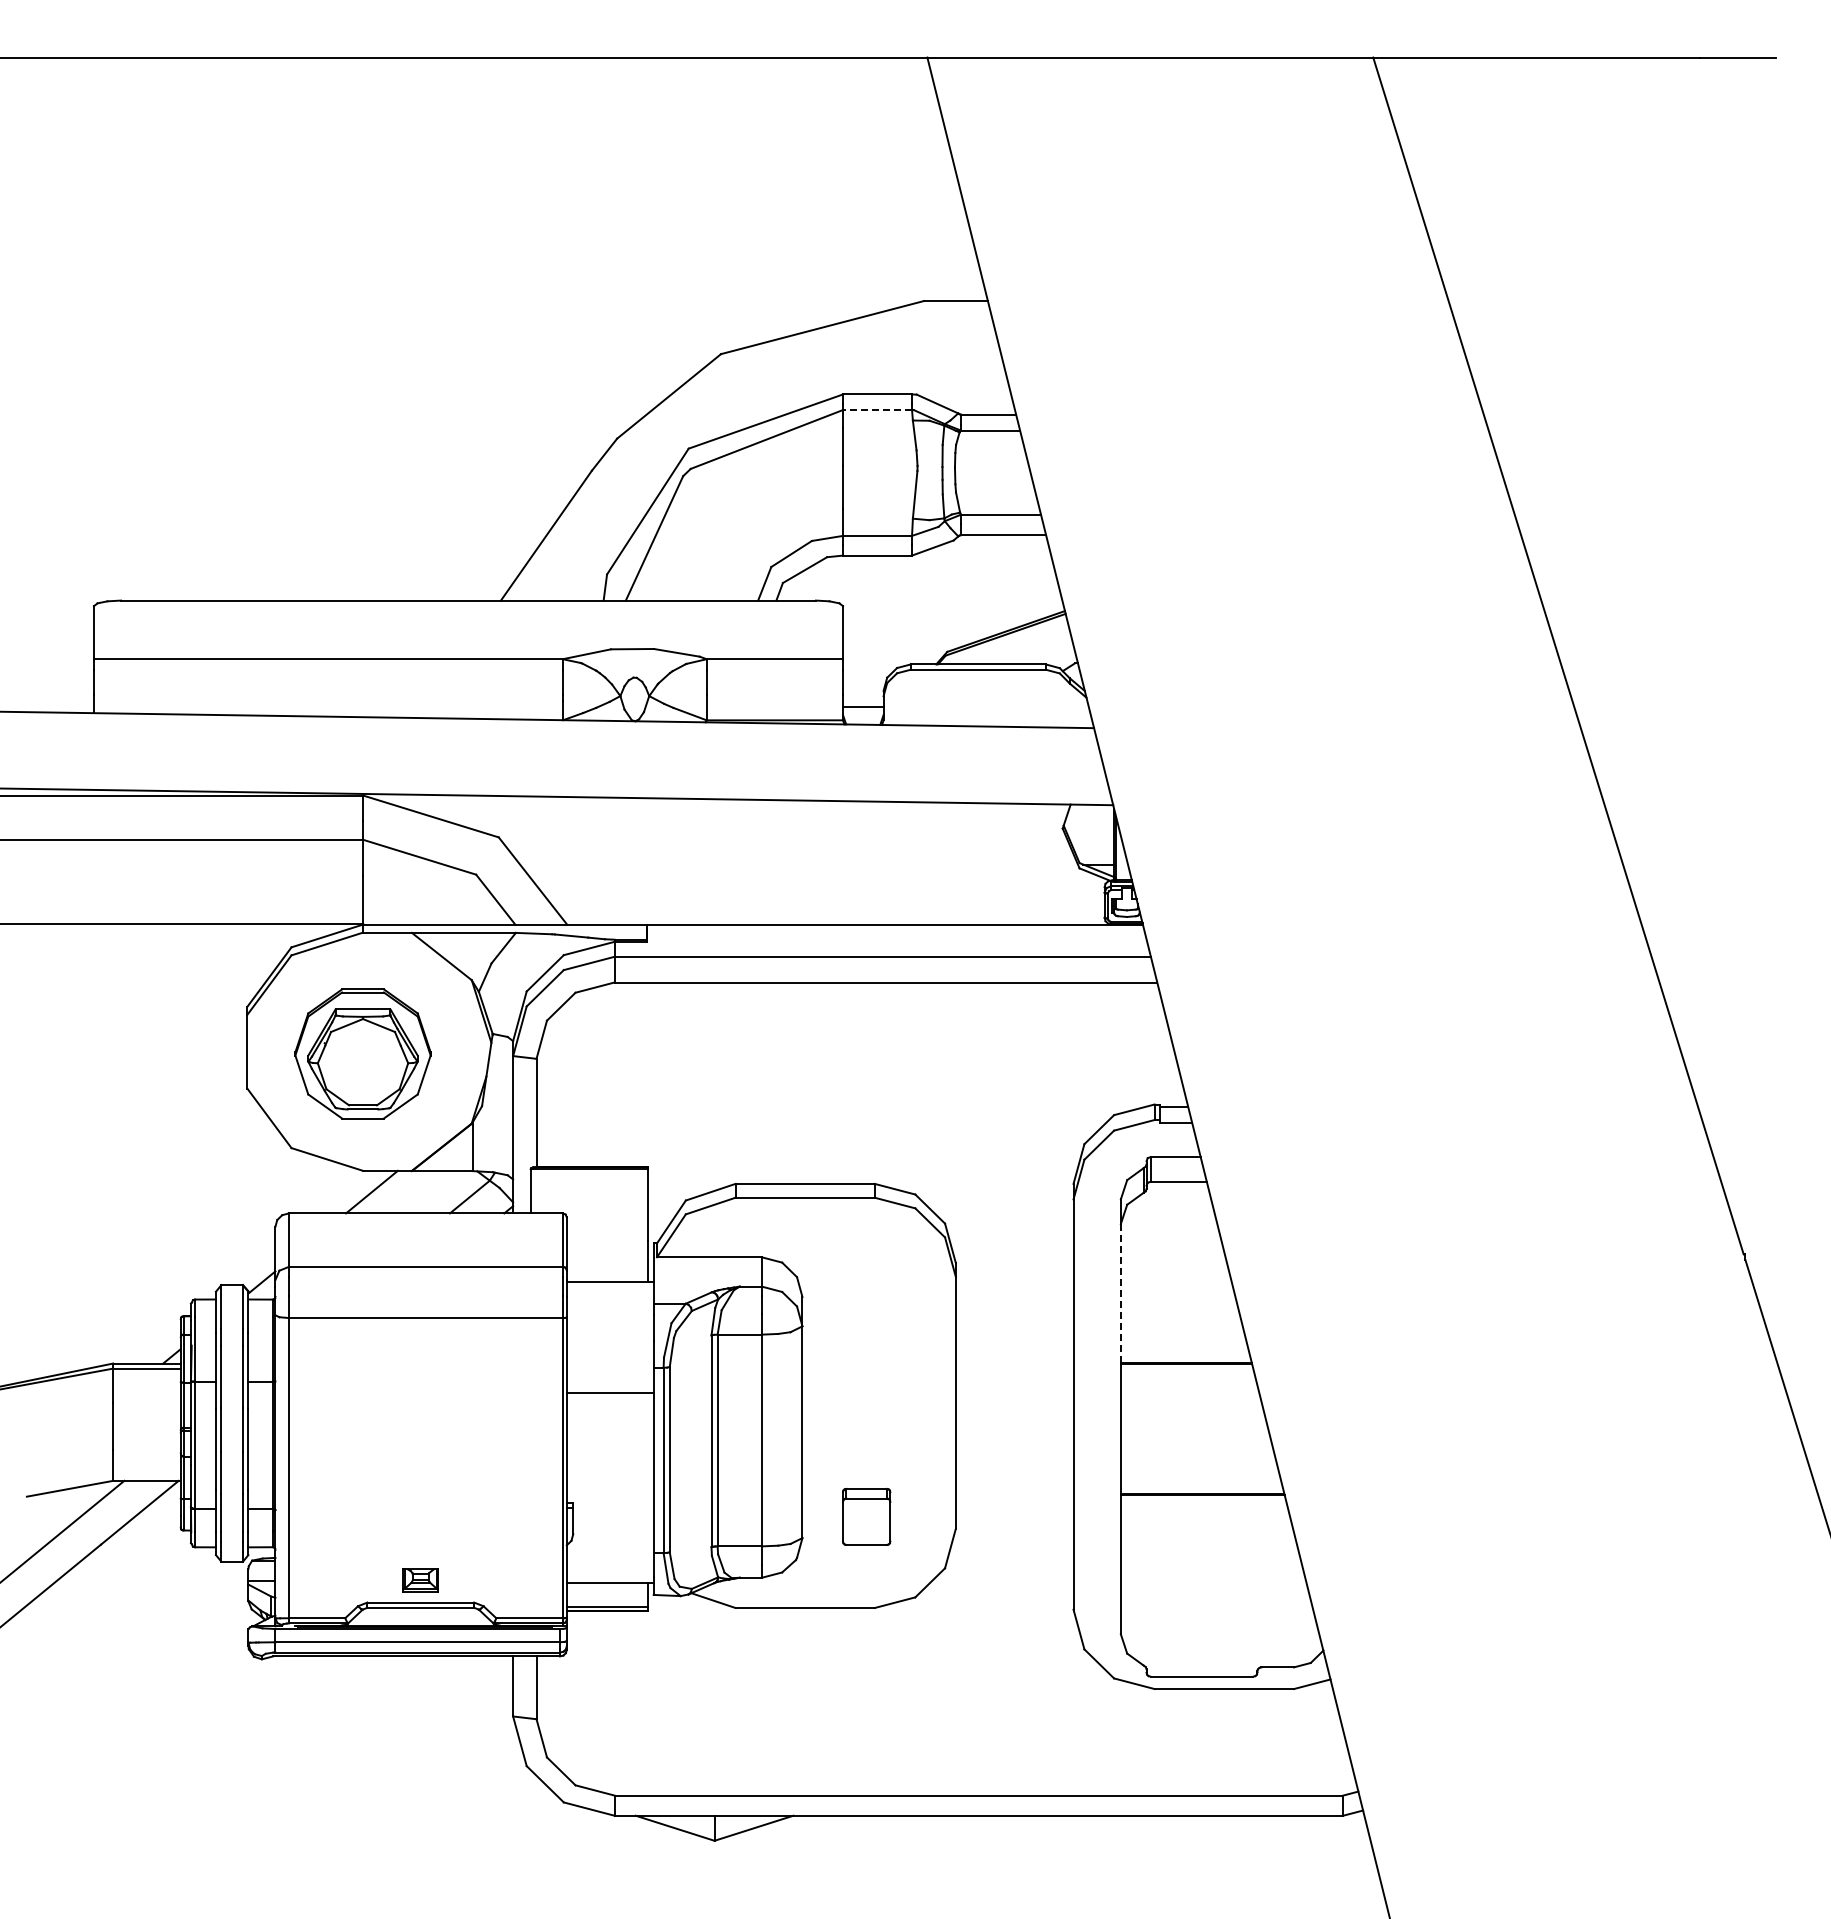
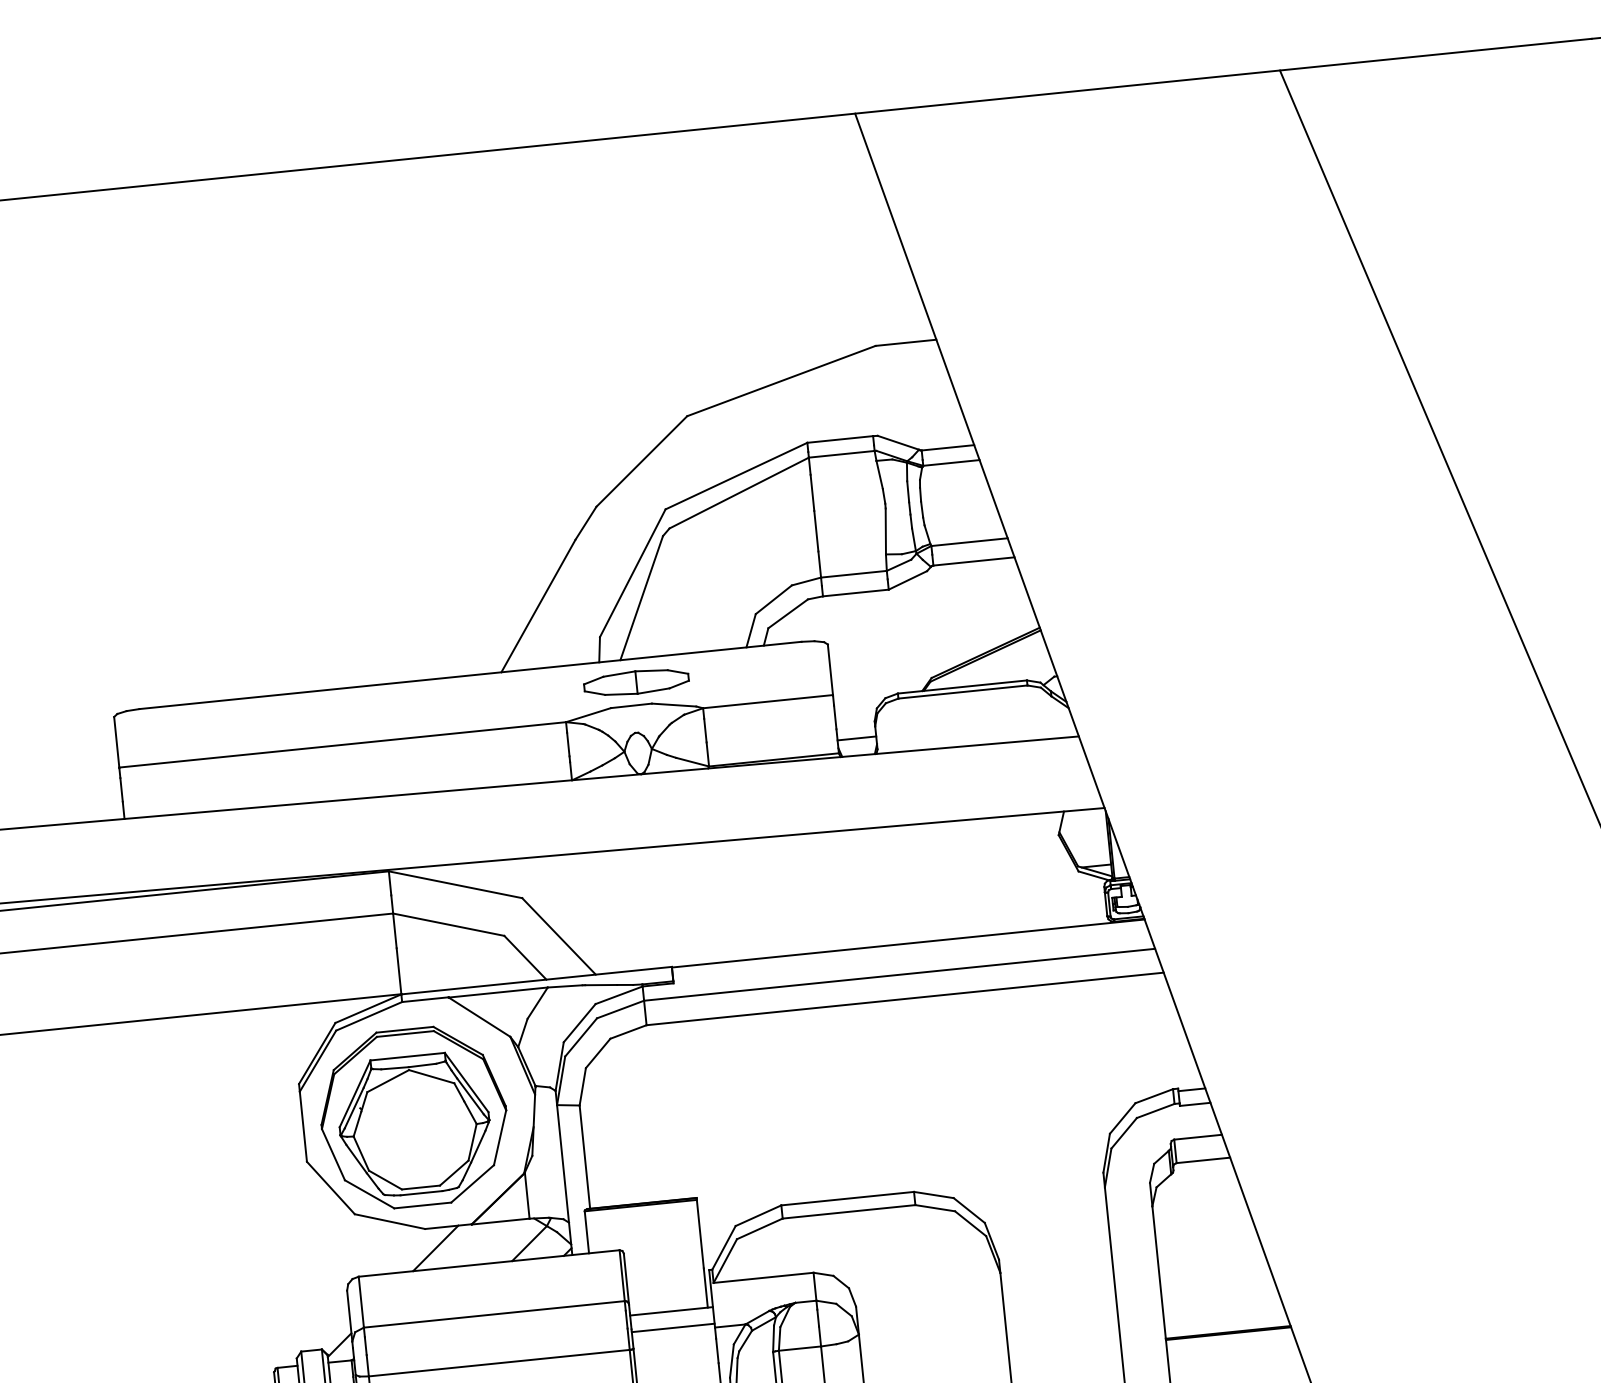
line: (877, 410) -> (841, 454), dashed -> solid
part: (639, 625) -> (635, 682), added
part: (362, 1053) -> (413, 1117), size x1.43
line: (1120, 1294) -> (1158, 1273), dashed -> solid
line: (609, 1299) -> (672, 1327), added

